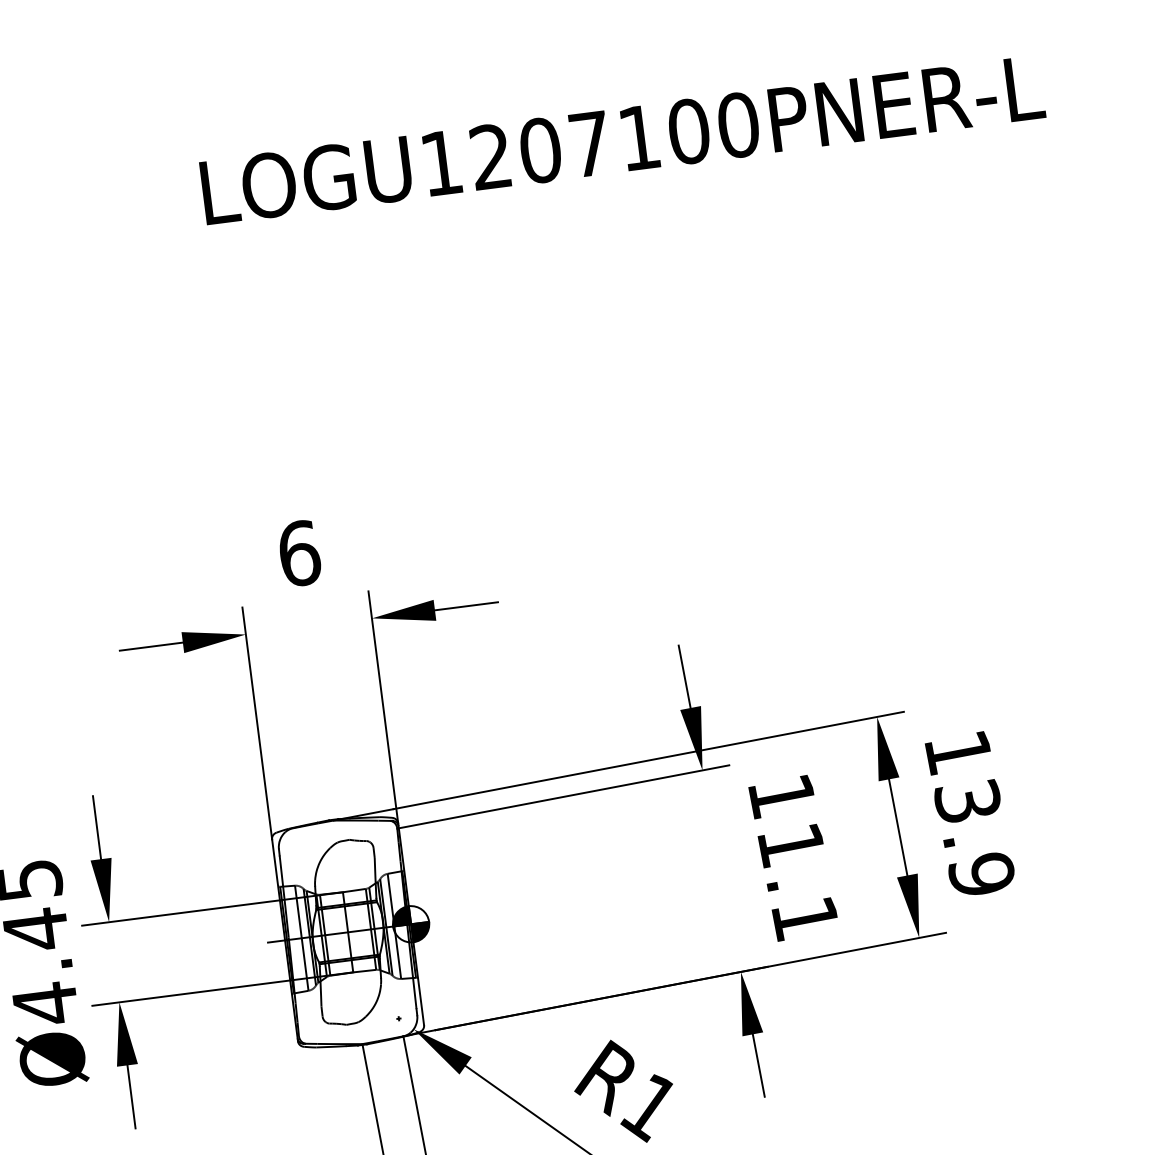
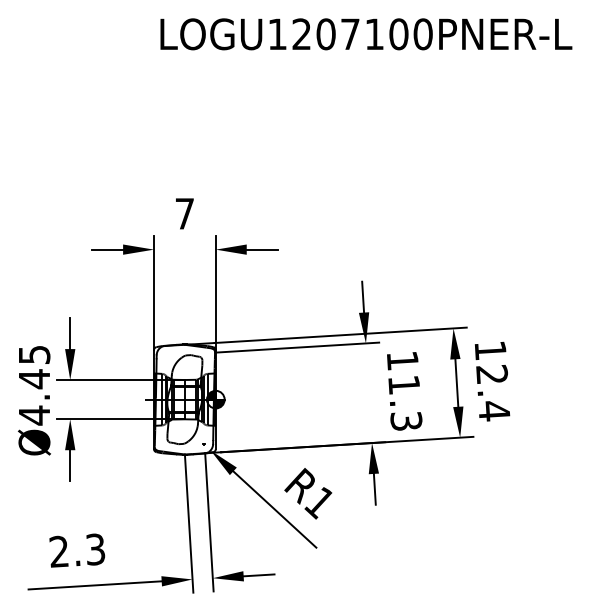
text: (298, 552) -> (184, 213), 6 -> 7
text: (975, 837) -> (493, 392), 13.9 -> 12.4
text: (805, 918) -> (406, 421), 11.1 -> 11.3

